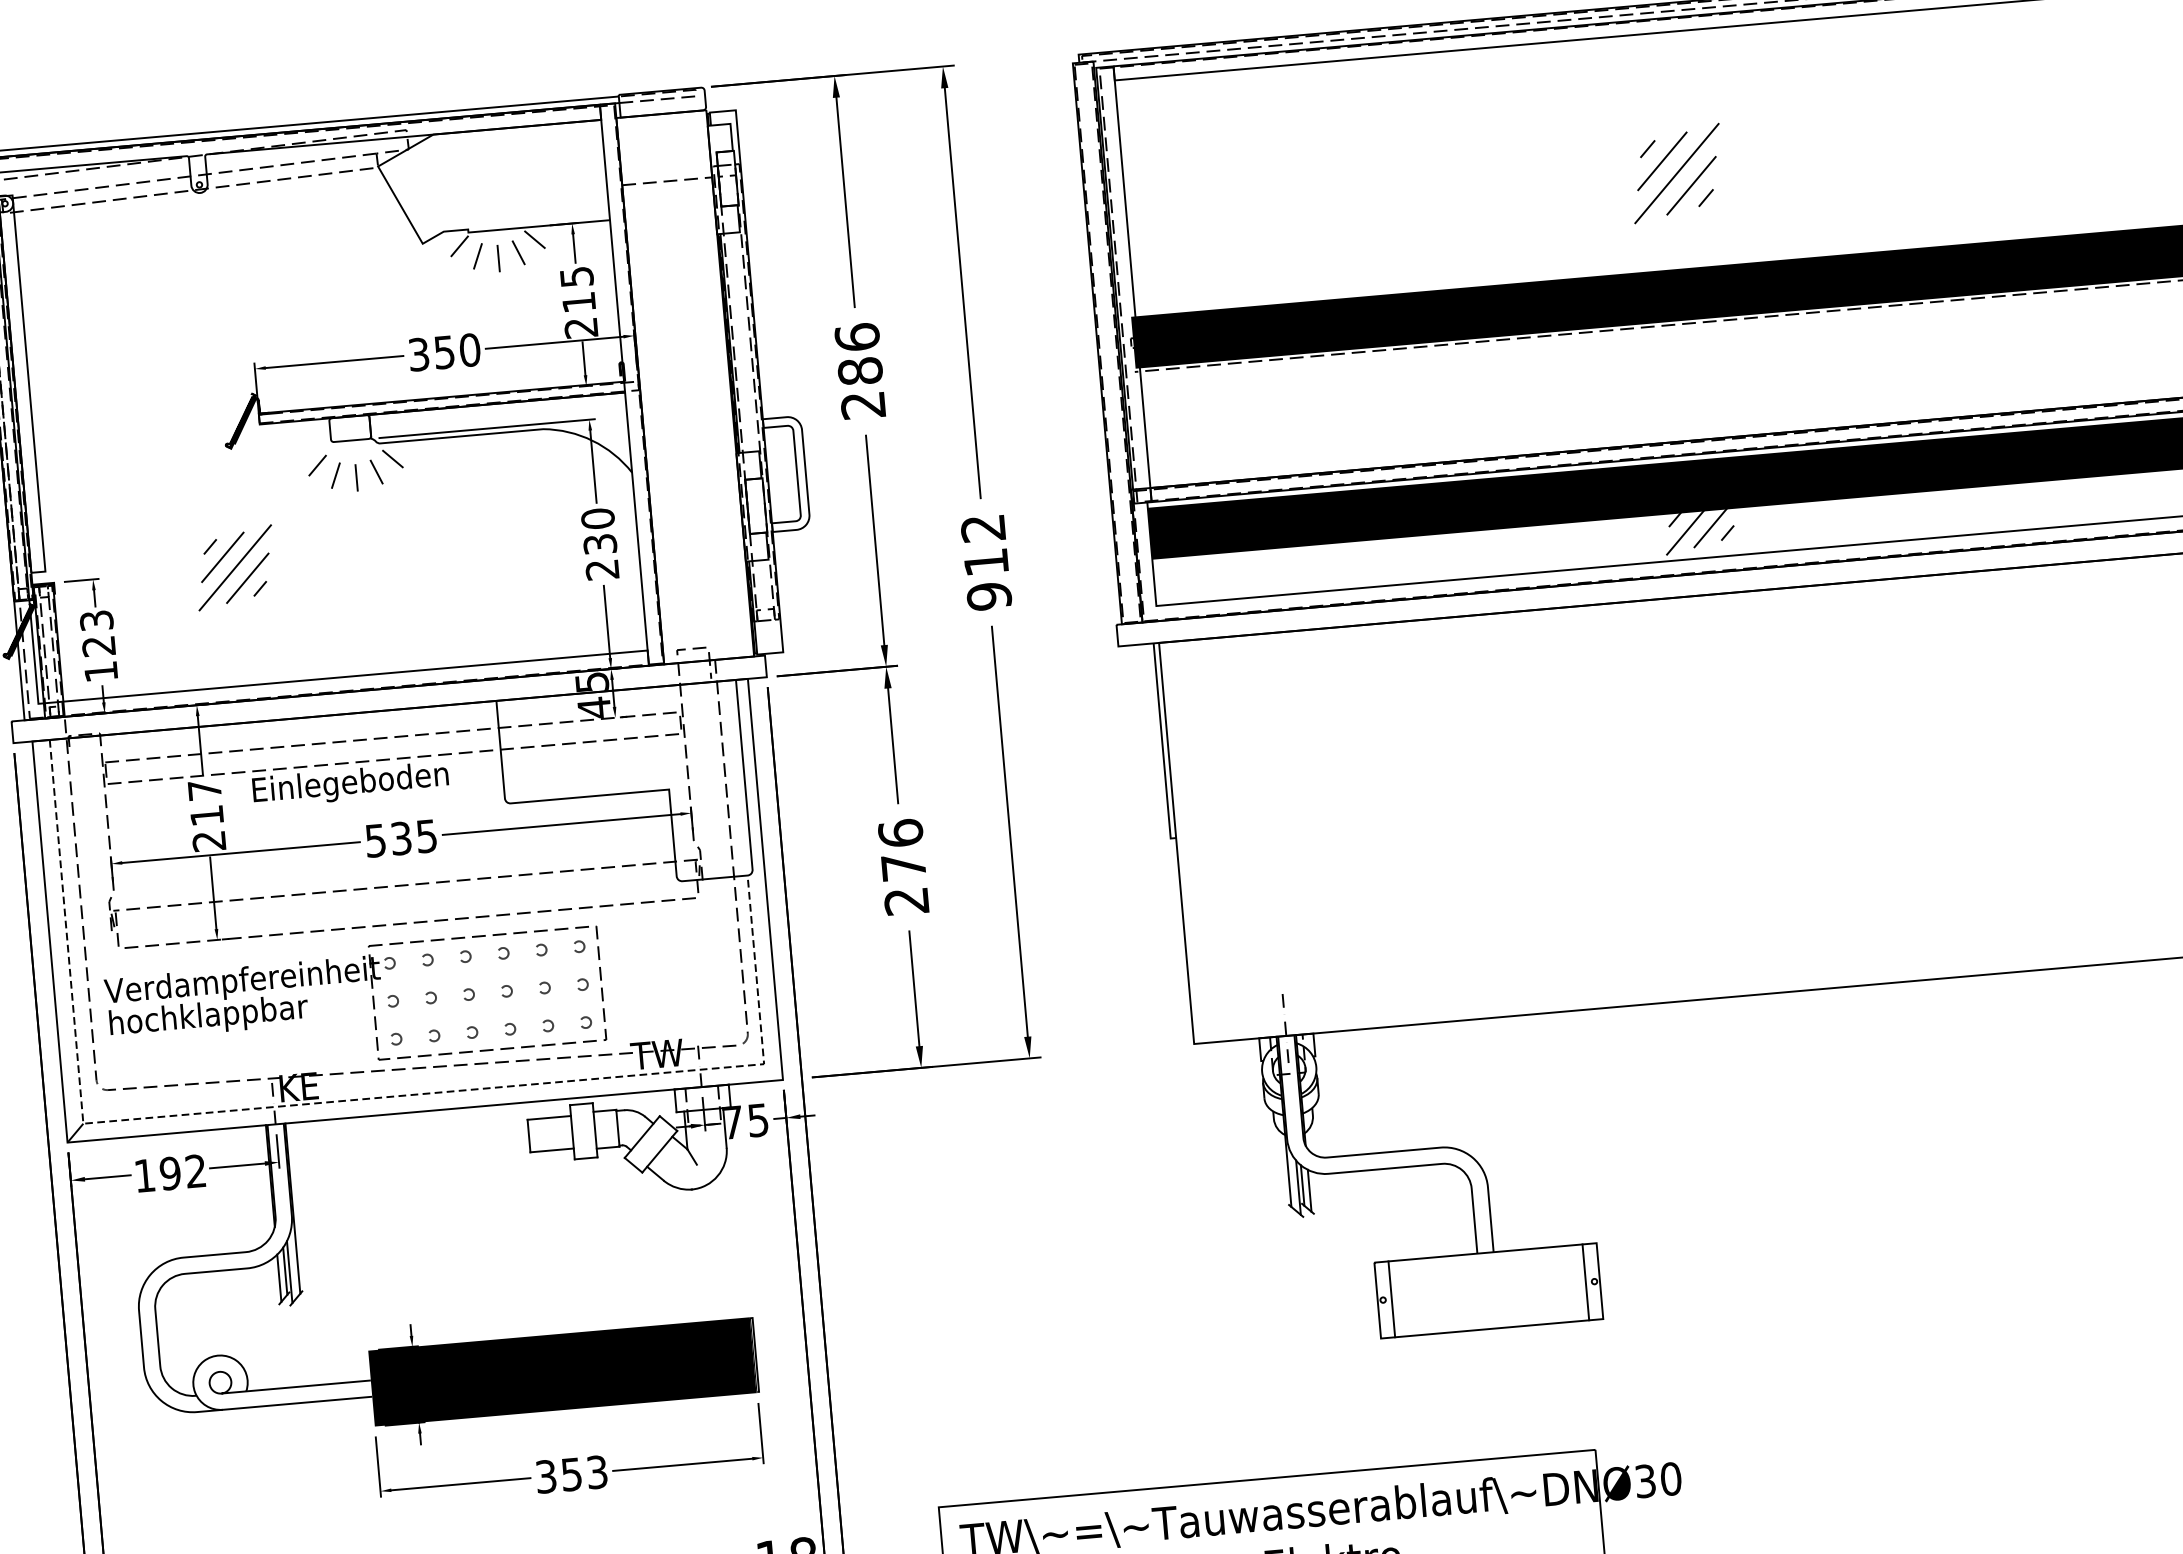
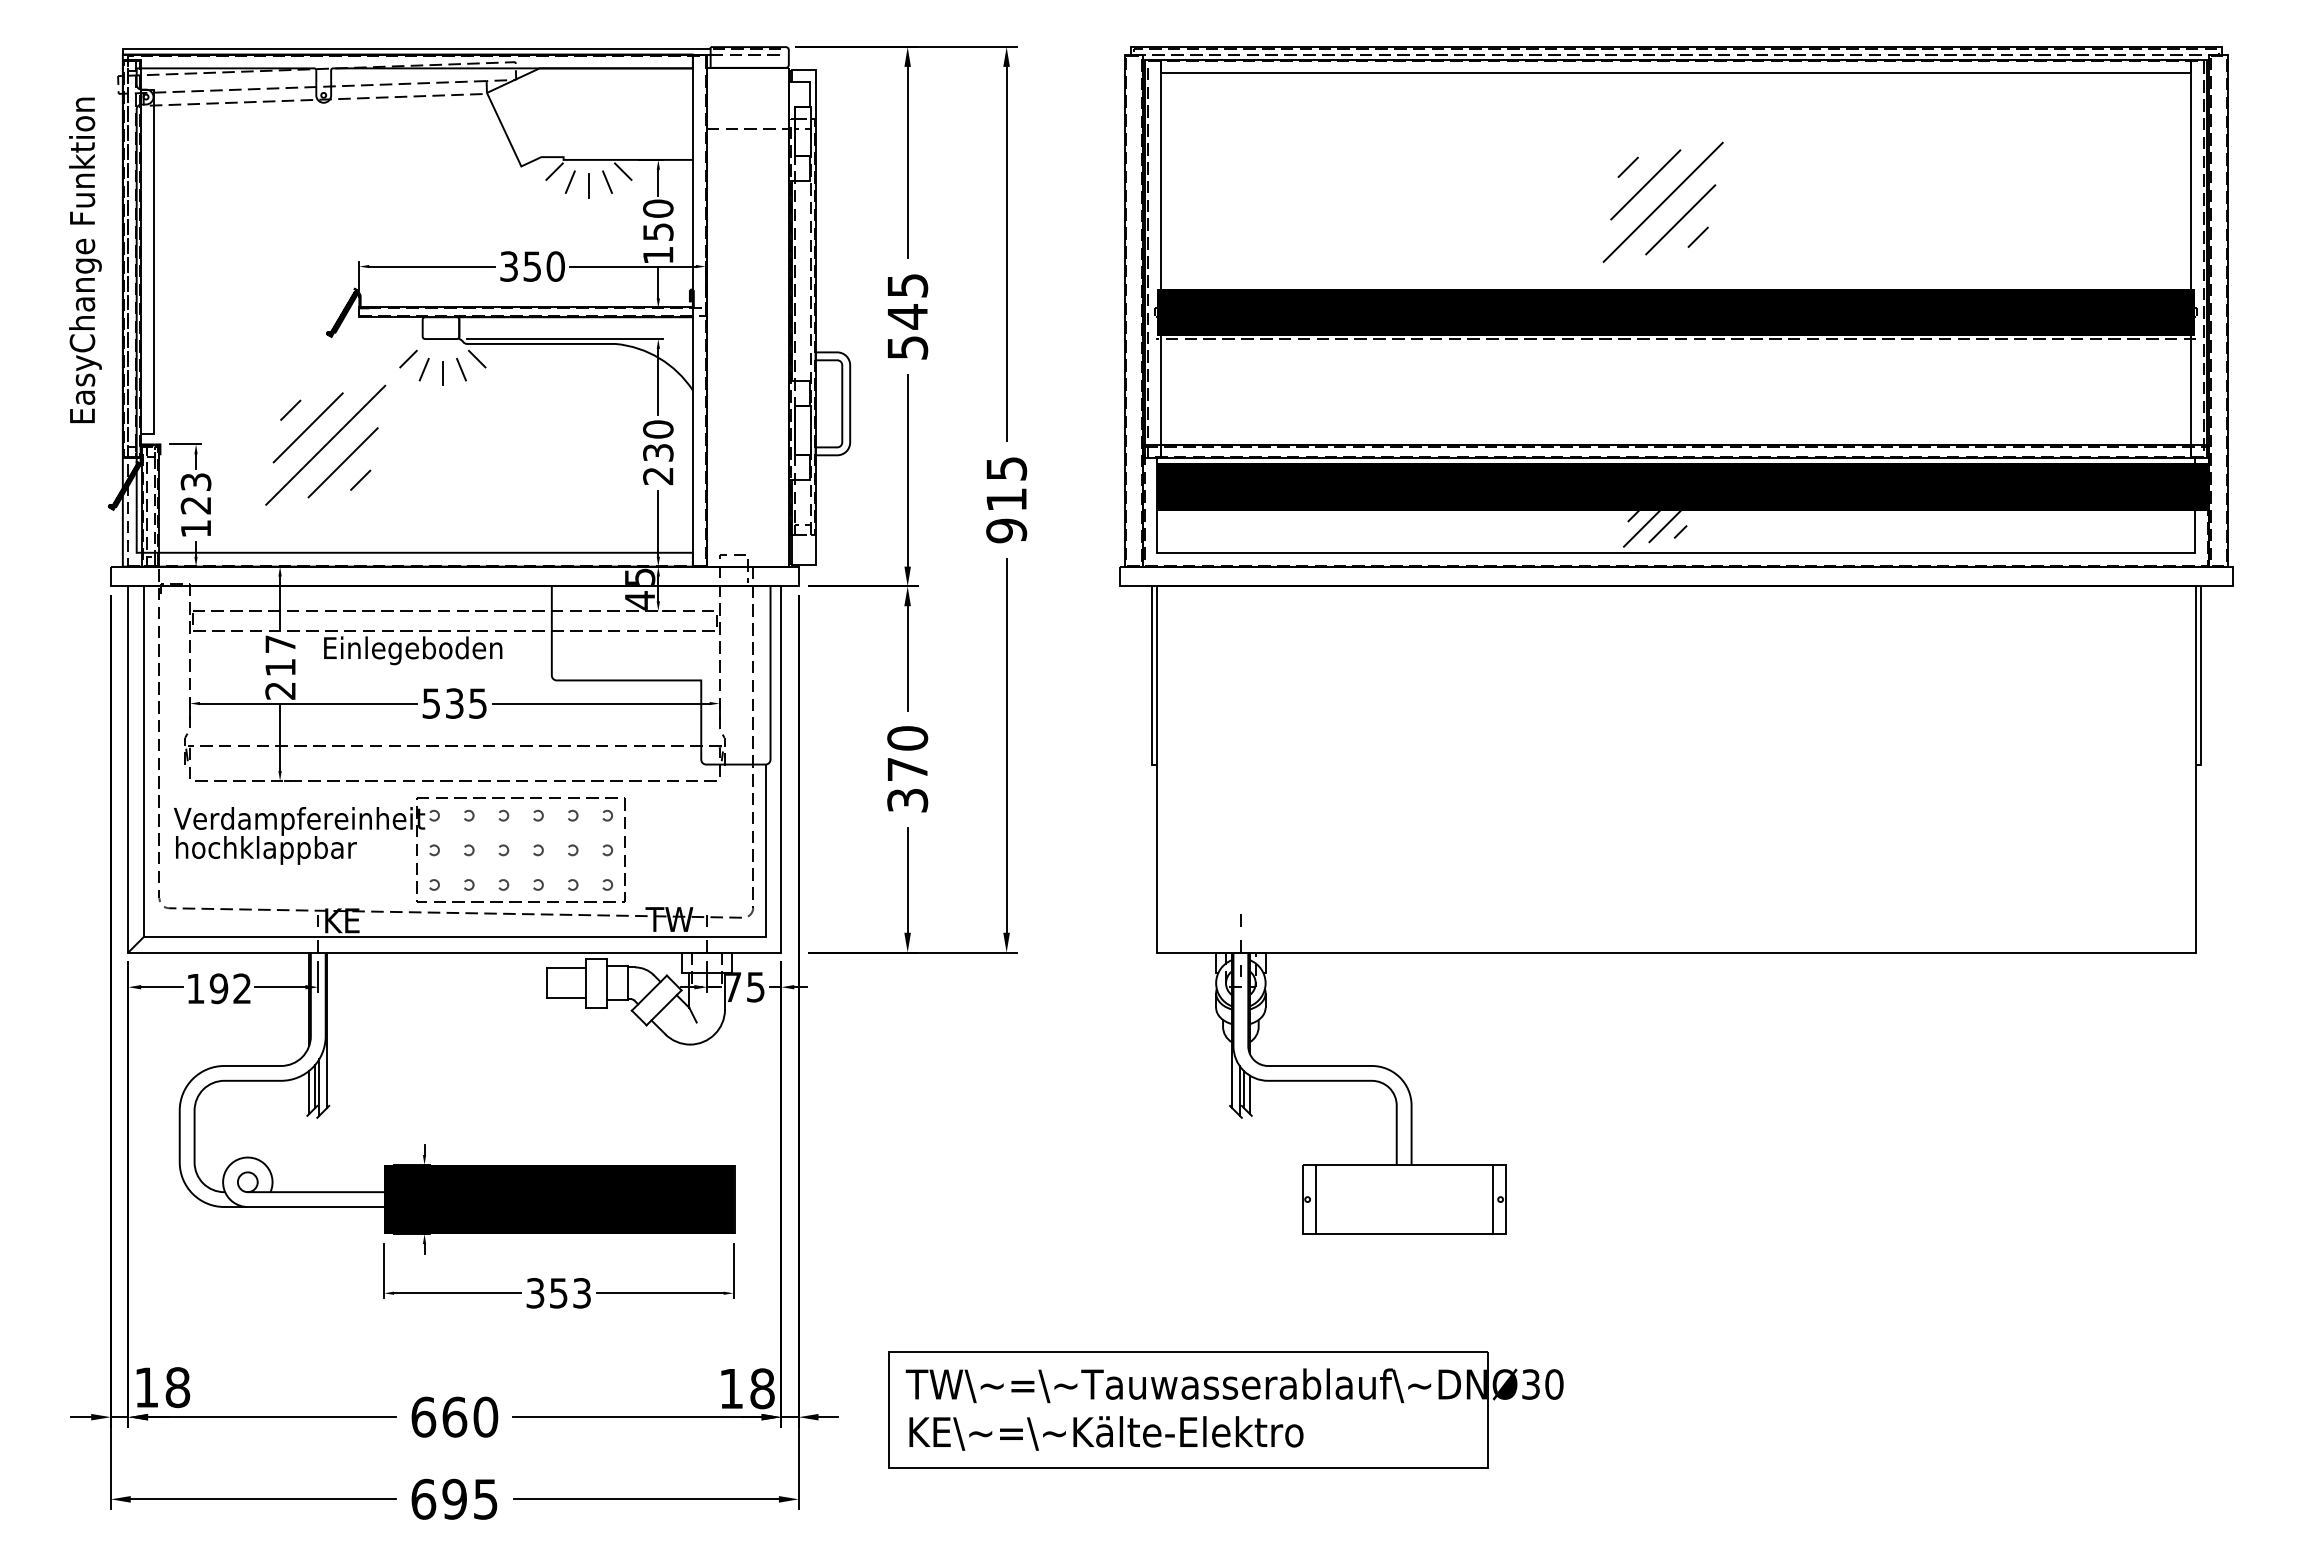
part: (1676, 172) -> (1662, 201), size x1.43
text: (579, 301) -> (658, 231), 215 -> 150
text: (860, 371) -> (907, 316), 286 -> 545
text: (983, 528) -> (1006, 468), 912 -> 915
part: (234, 567) -> (325, 444), size x1.67
text: (903, 867) -> (907, 769), 276 -> 370
line: (325, 1102) -> (365, 936), dashed -> solid

